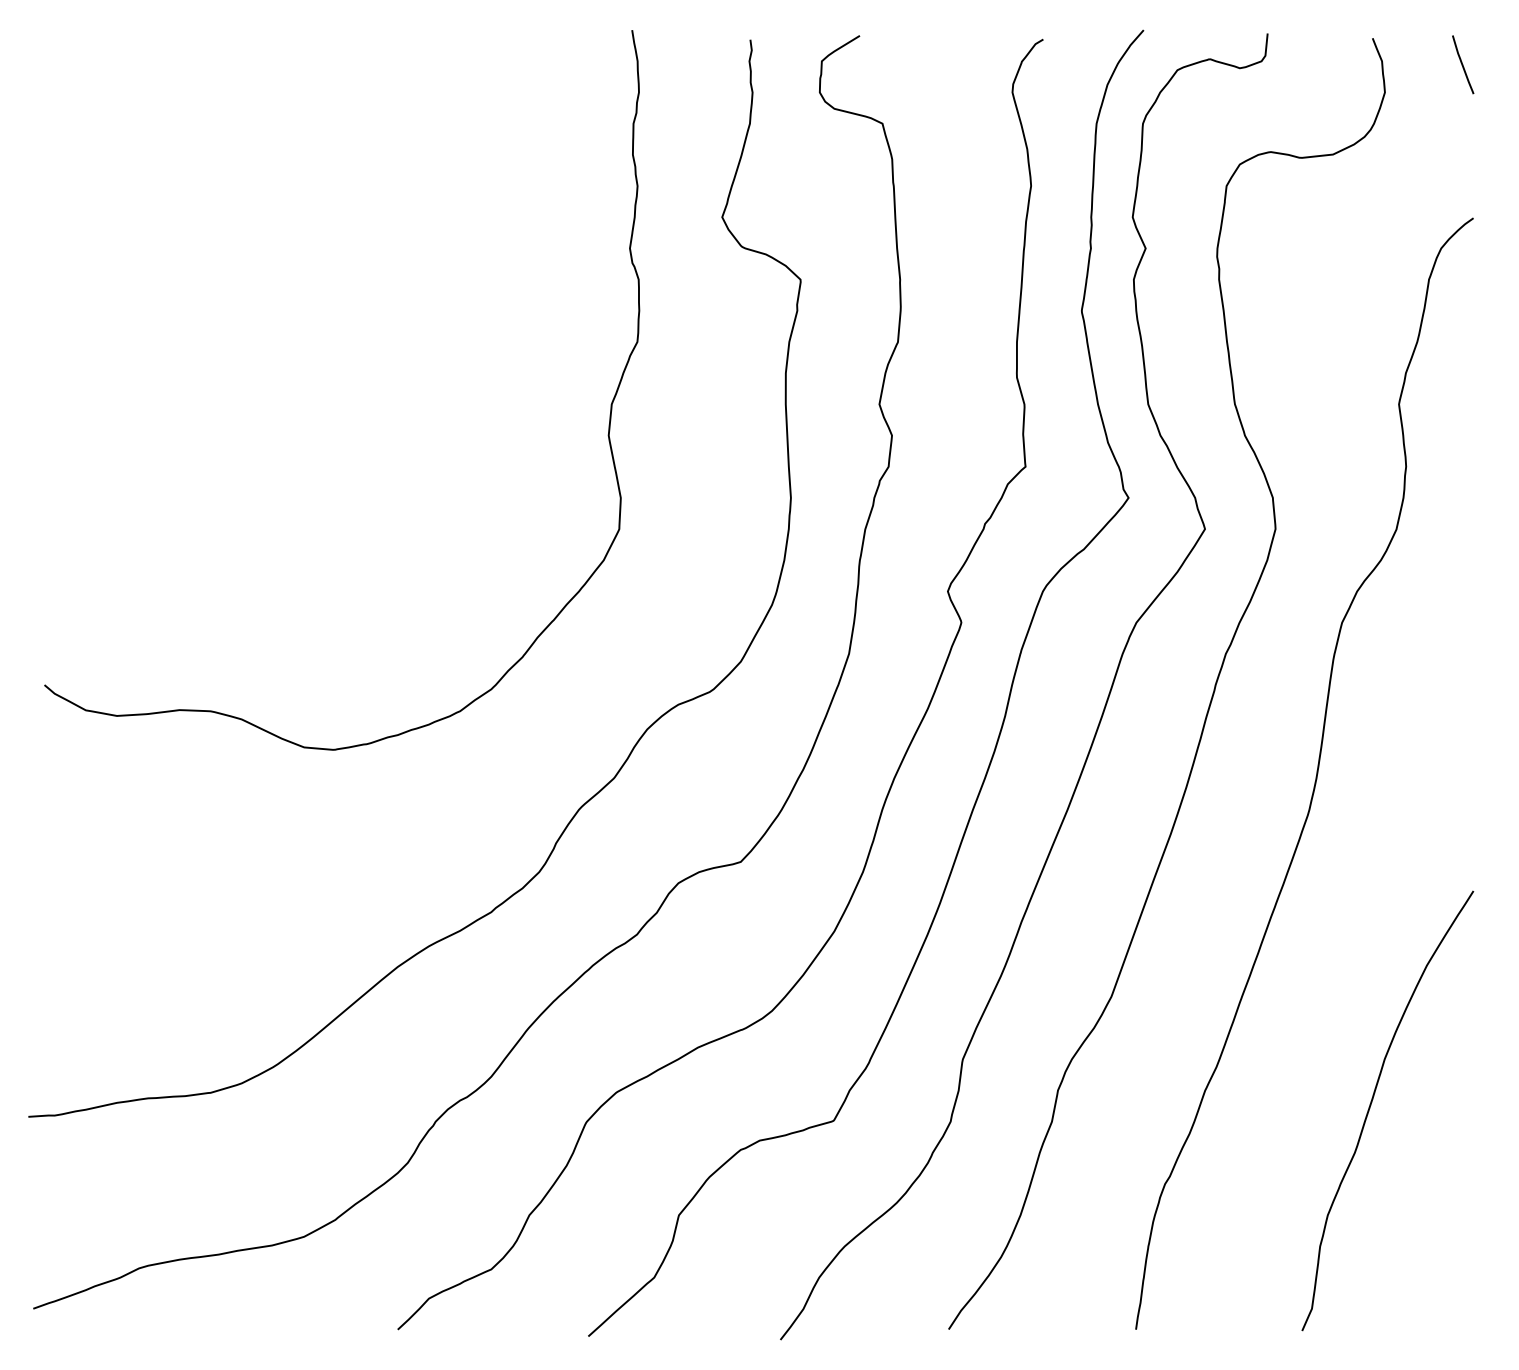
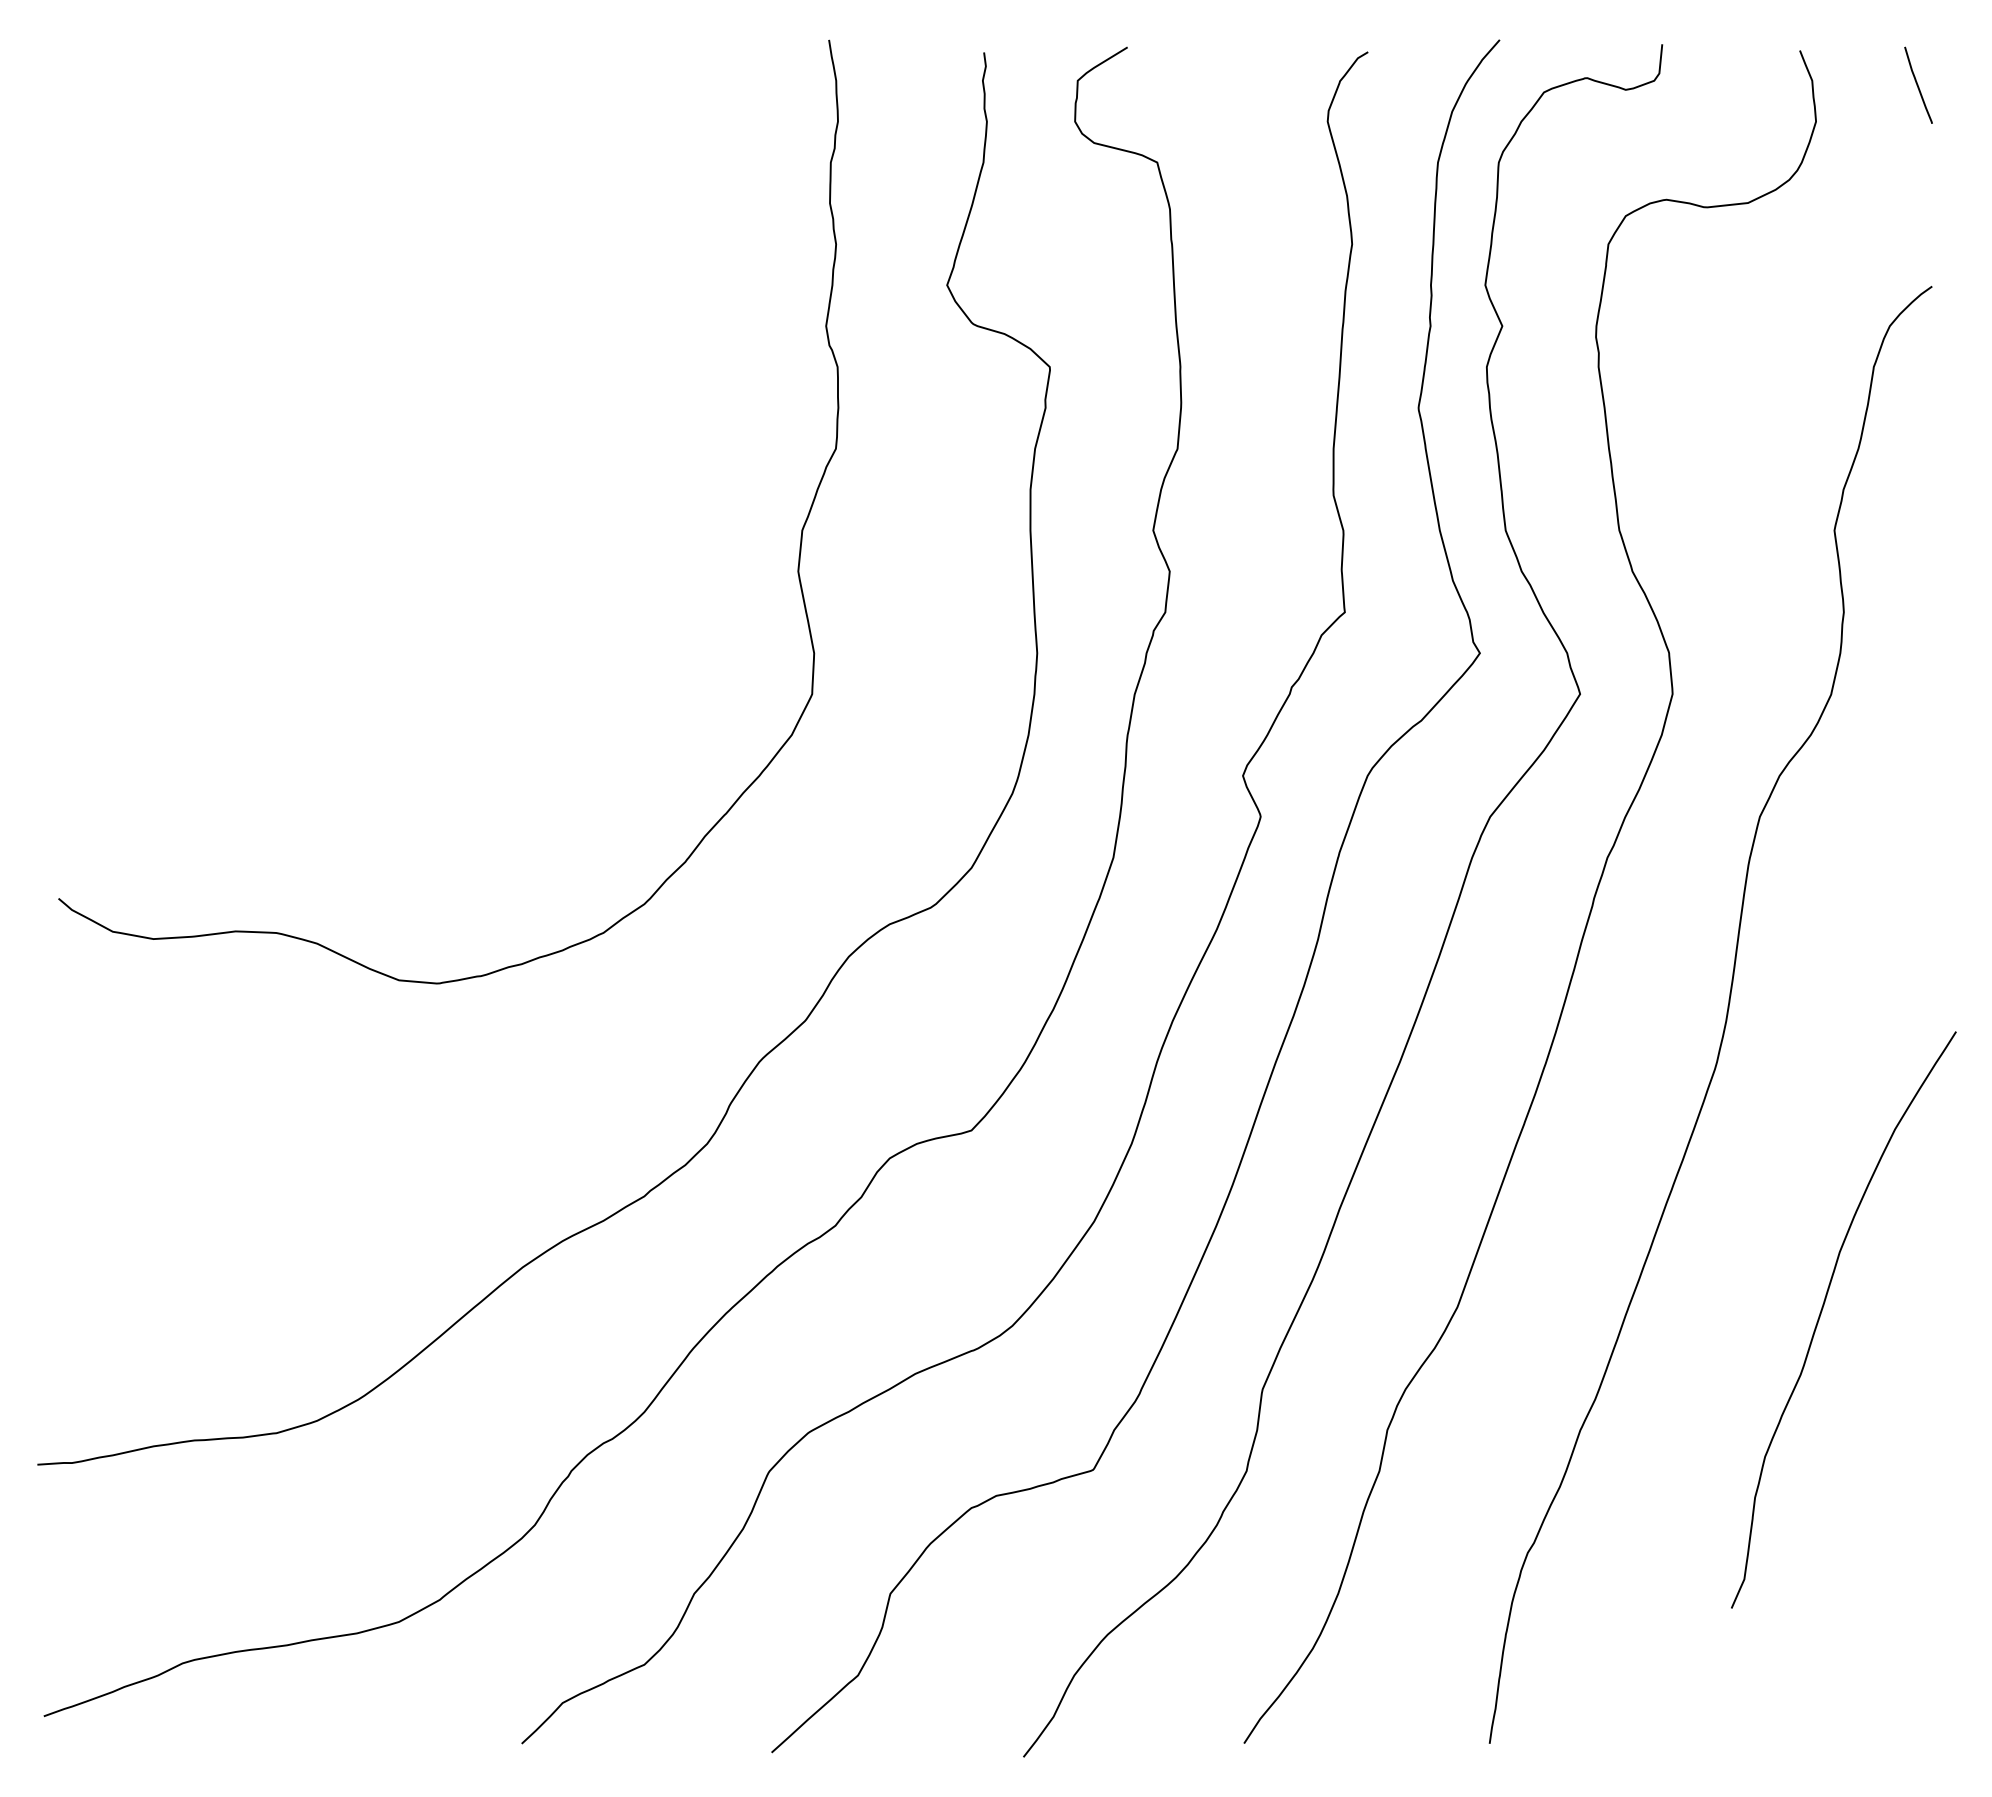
curve: (1371, 1104) -> (1822, 1311), moved

